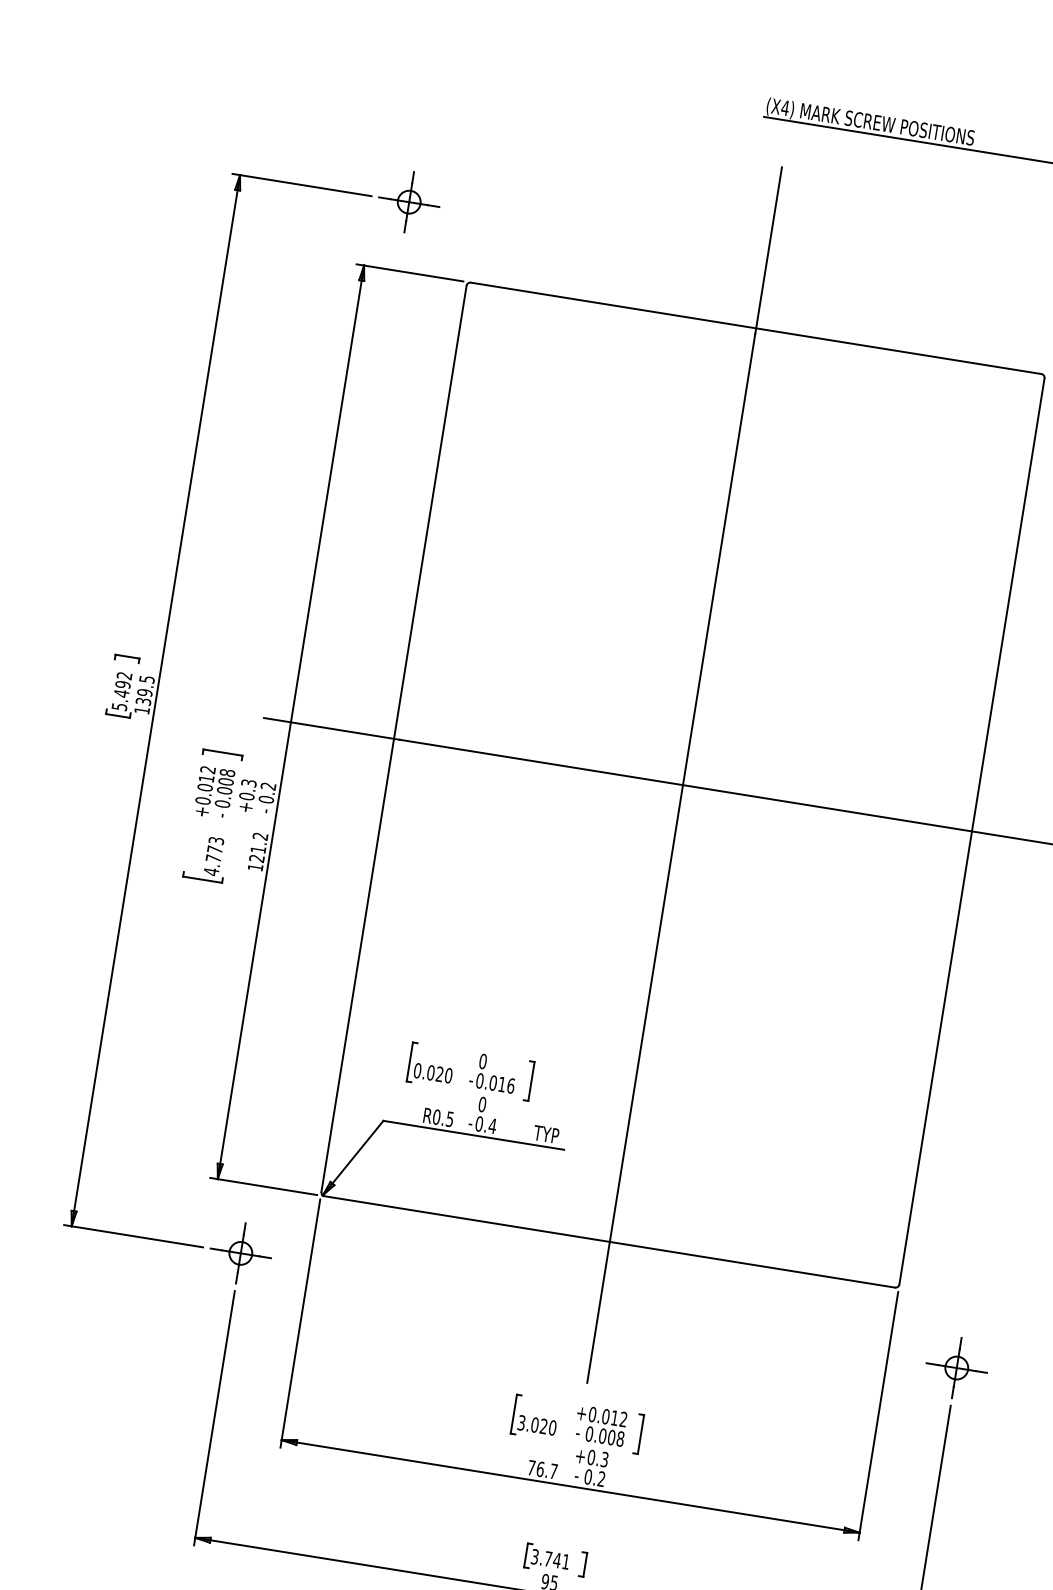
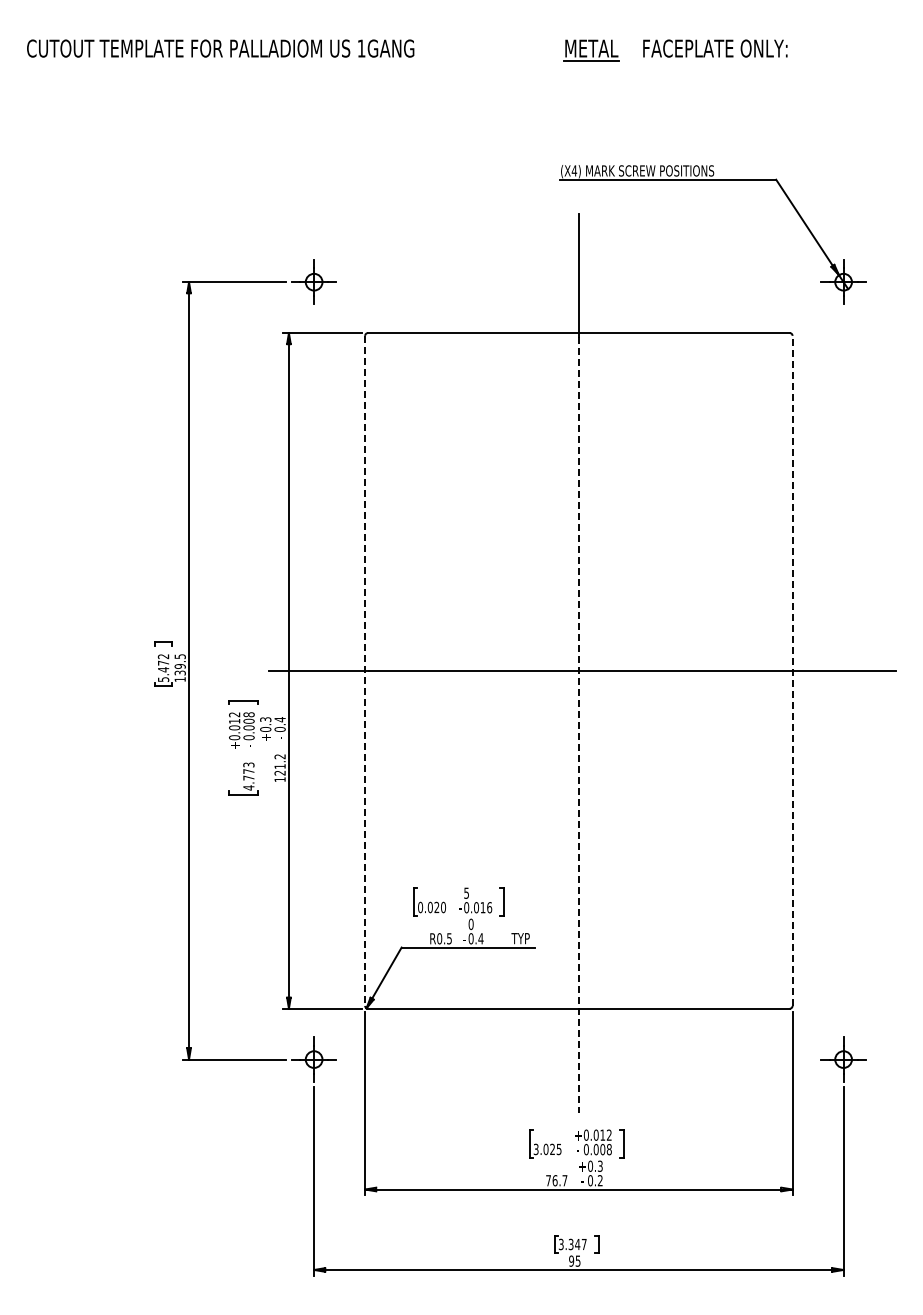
text: (123, 683) -> (163, 662), 5.492 -> 5.472
line: (394, 739) -> (365, 671), solid -> dashed
text: (267, 786) -> (279, 719), 0.2 -> 0.4
line: (971, 830) -> (792, 670), solid -> dashed
line: (670, 858) -> (578, 725), solid -> dashed
text: (483, 1060) -> (466, 892), 0 -> 5
text: (551, 1427) -> (558, 1149), 3.020 -> 3.025
text: (556, 1560) -> (577, 1244), 3.741 -> 3.347

